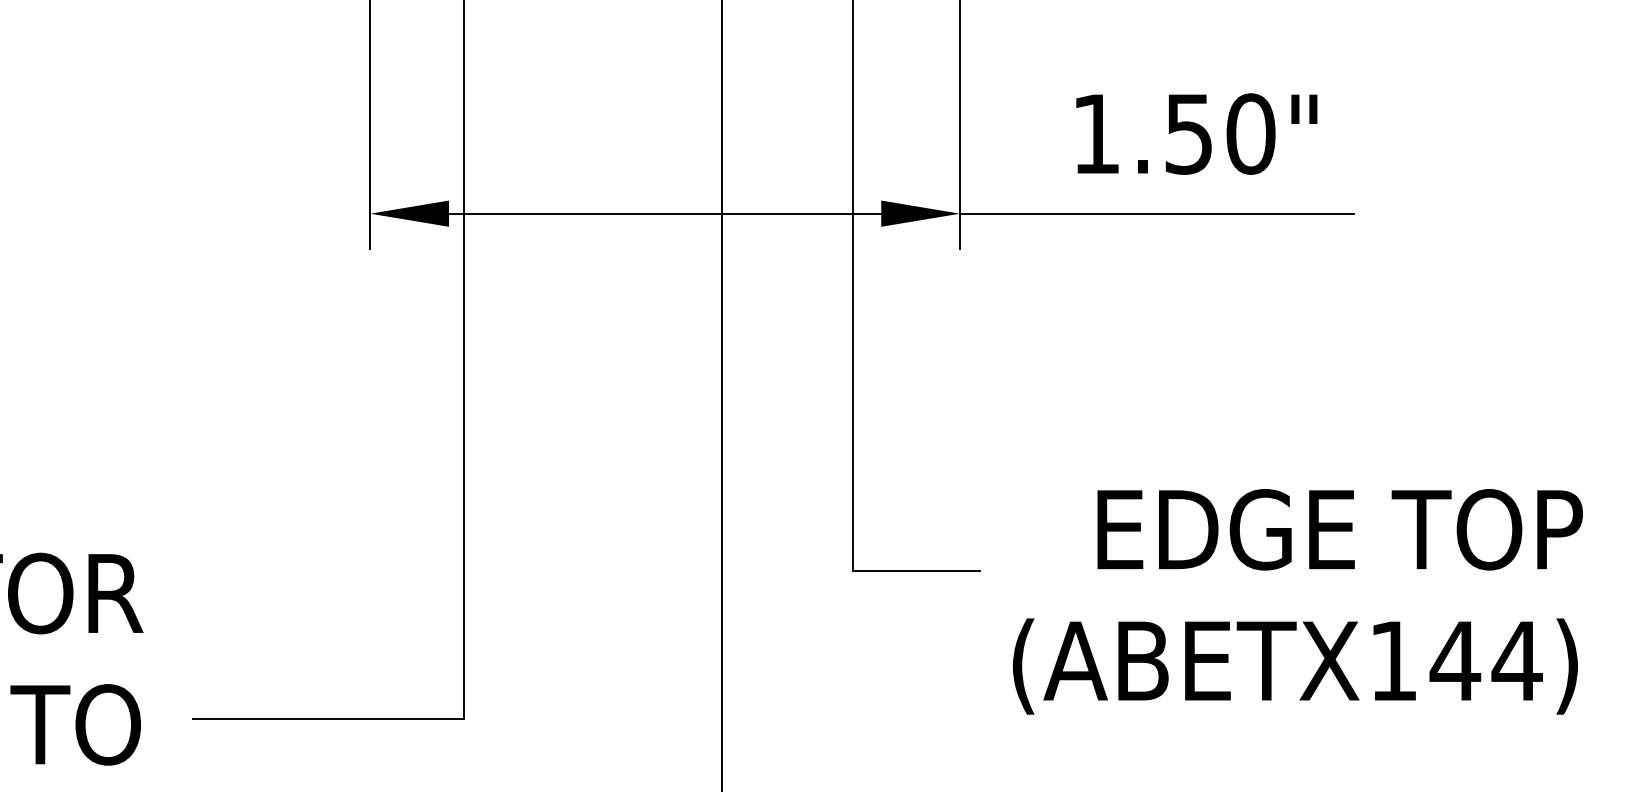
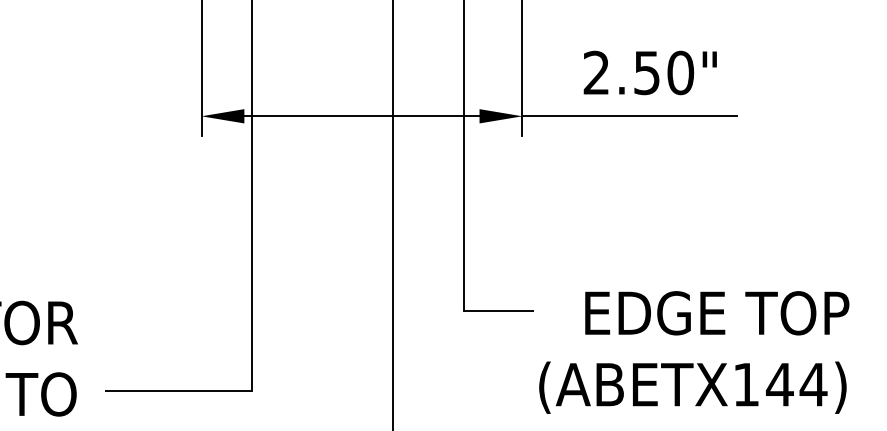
text: (1094, 133) -> (595, 72), 1.50" -> 2.50"
text: (1298, 601) -> (694, 352), moved

